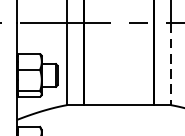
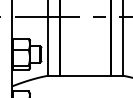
line: (170, 64) -> (122, 46), dashed -> solid

